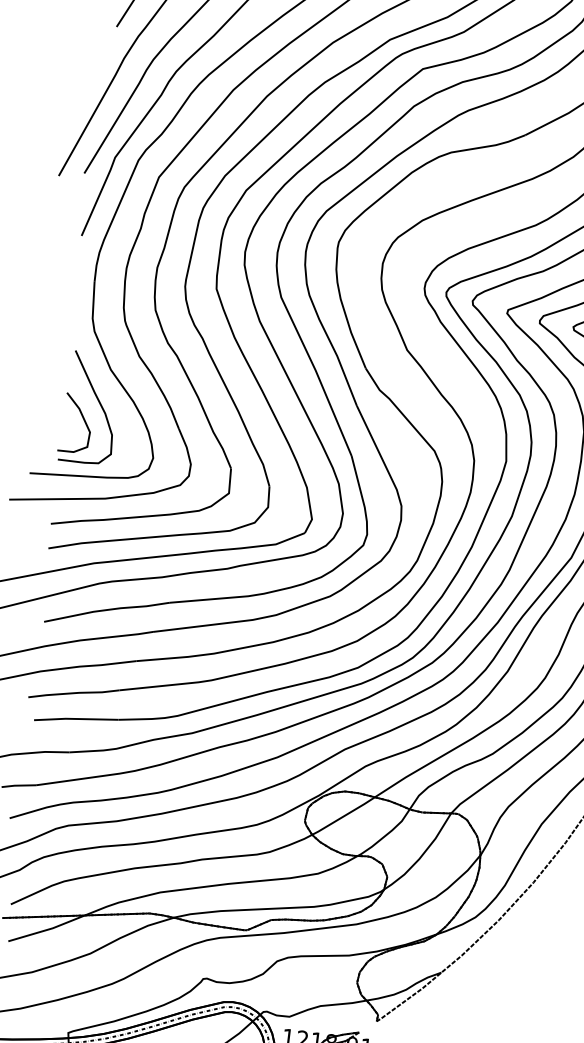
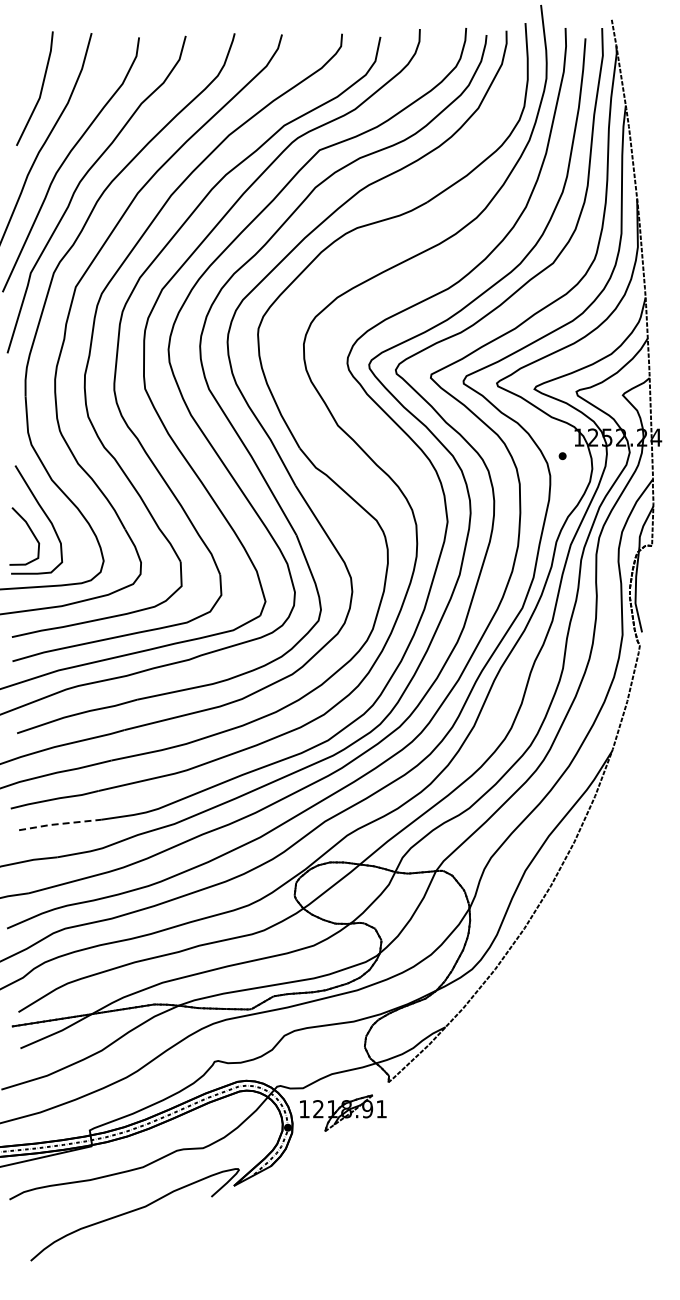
line: (74, 719) -> (58, 824), solid -> dashed

